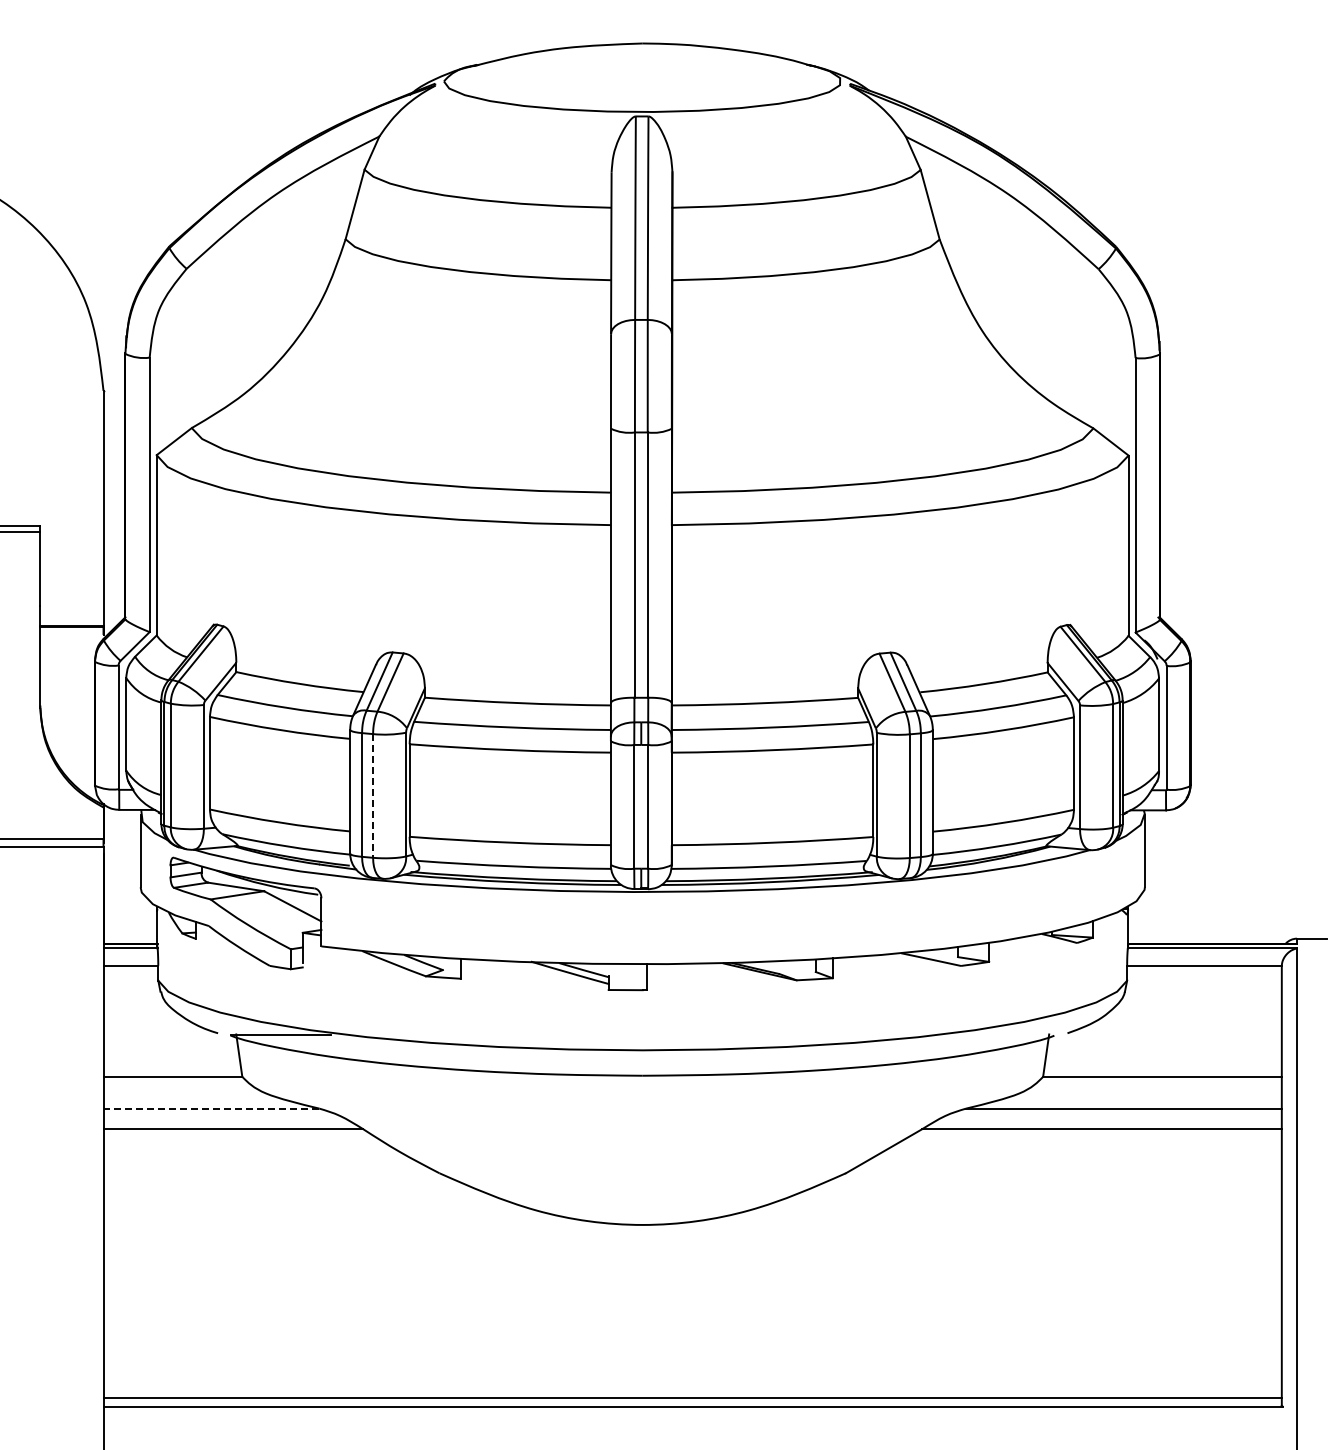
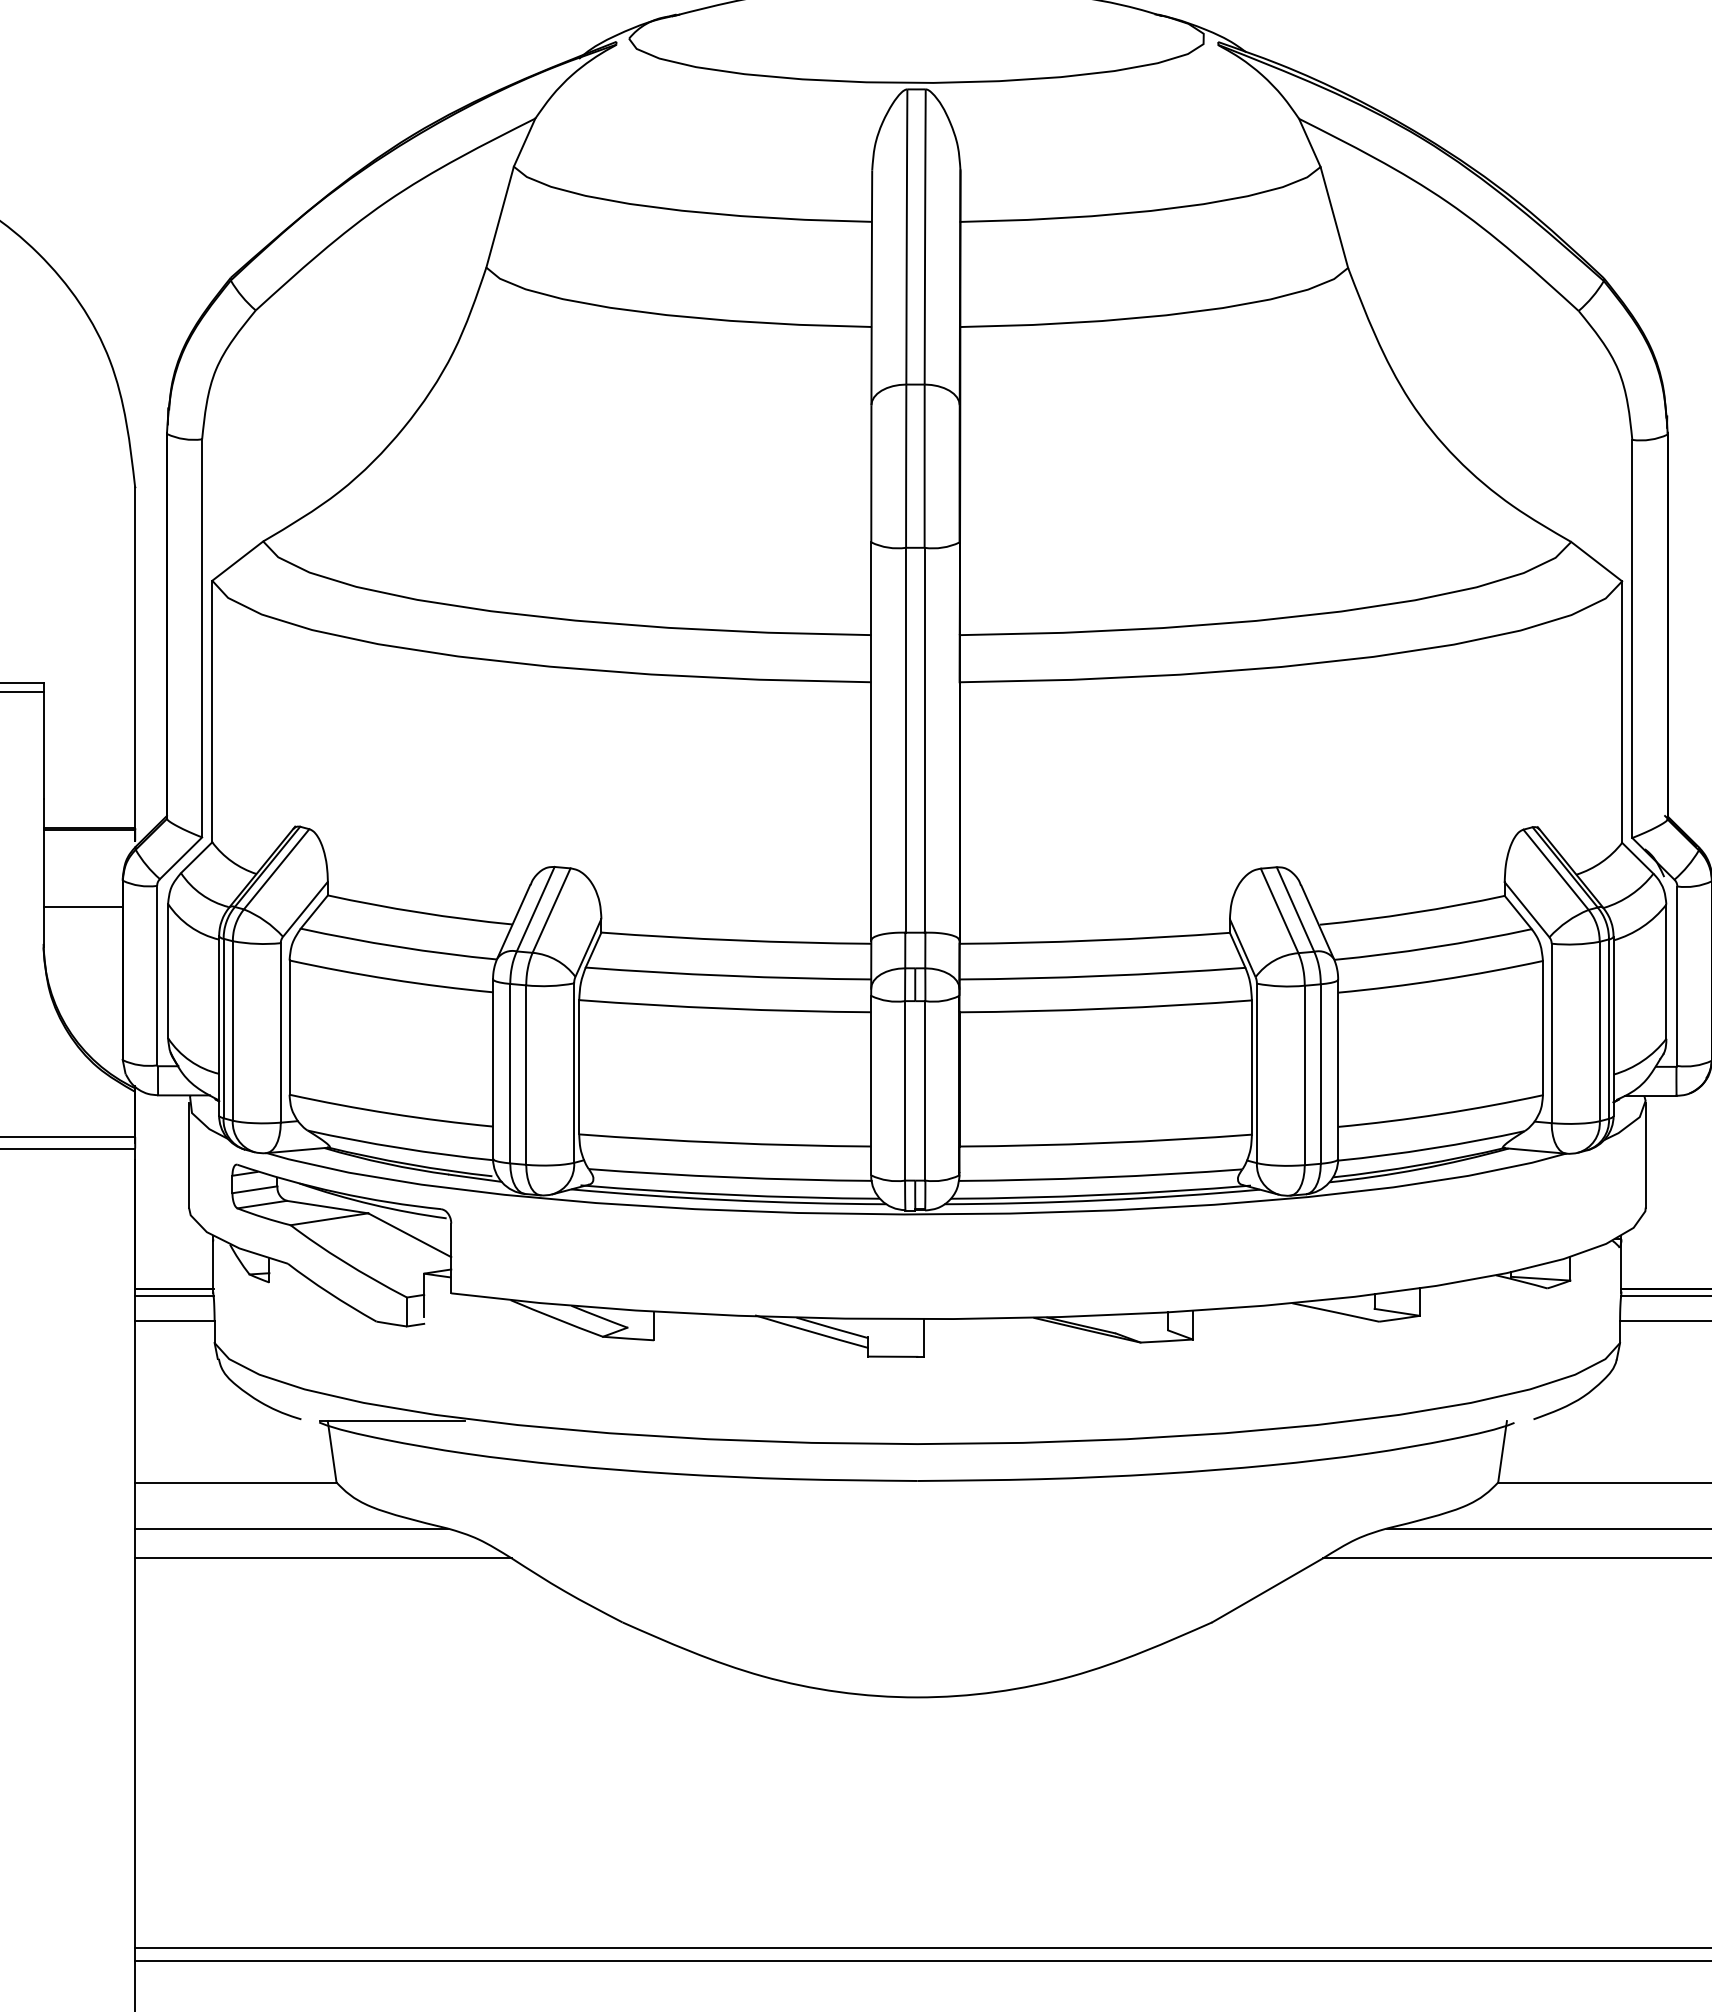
line: (67, 679) -> (82, 906), added
line: (373, 795) -> (526, 1074), dashed -> solid
line: (211, 1108) -> (291, 1528), dashed -> solid

